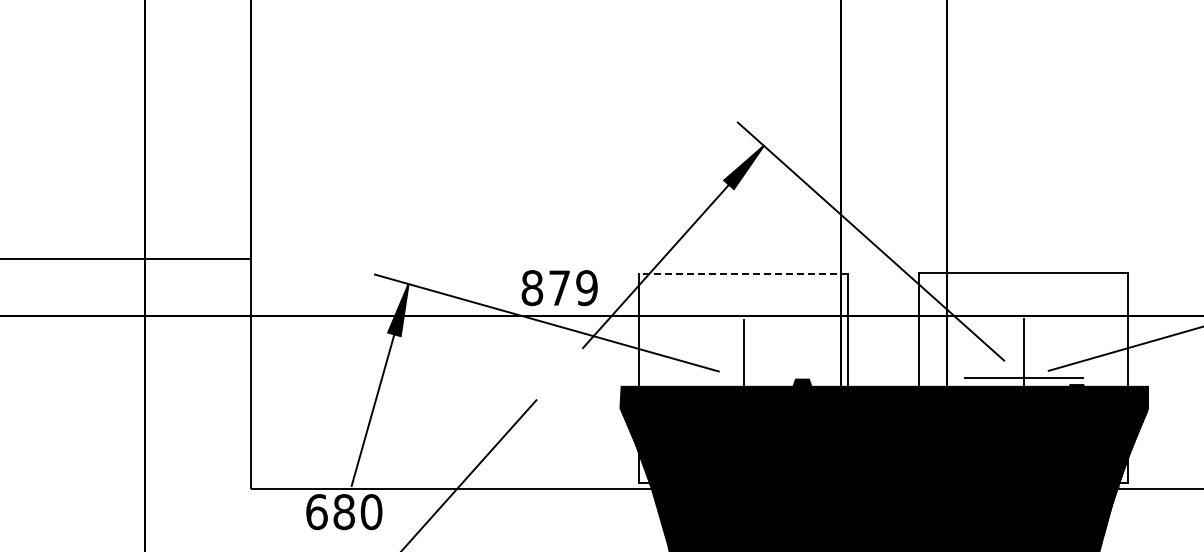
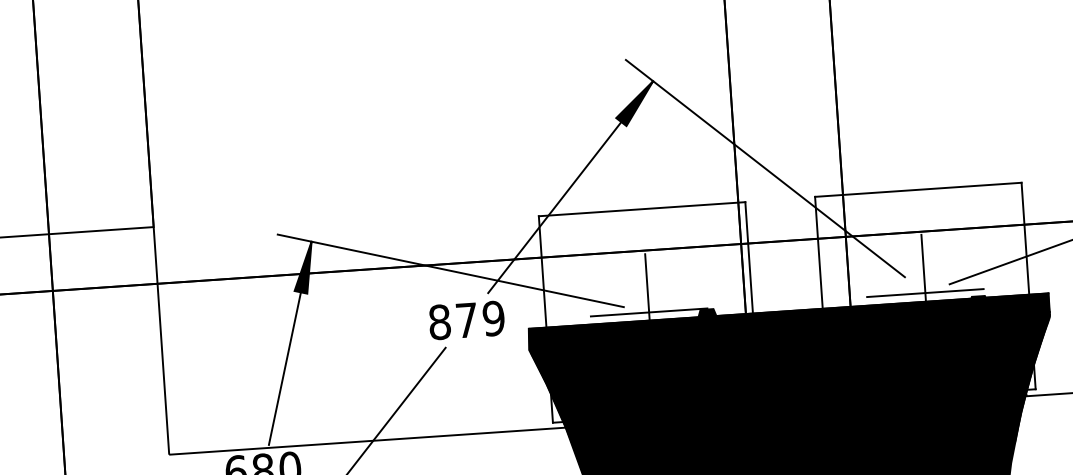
line: (743, 274) -> (641, 209), dashed -> solid
text: (559, 288) -> (466, 320), moved
line: (743, 378) -> (648, 312), added

